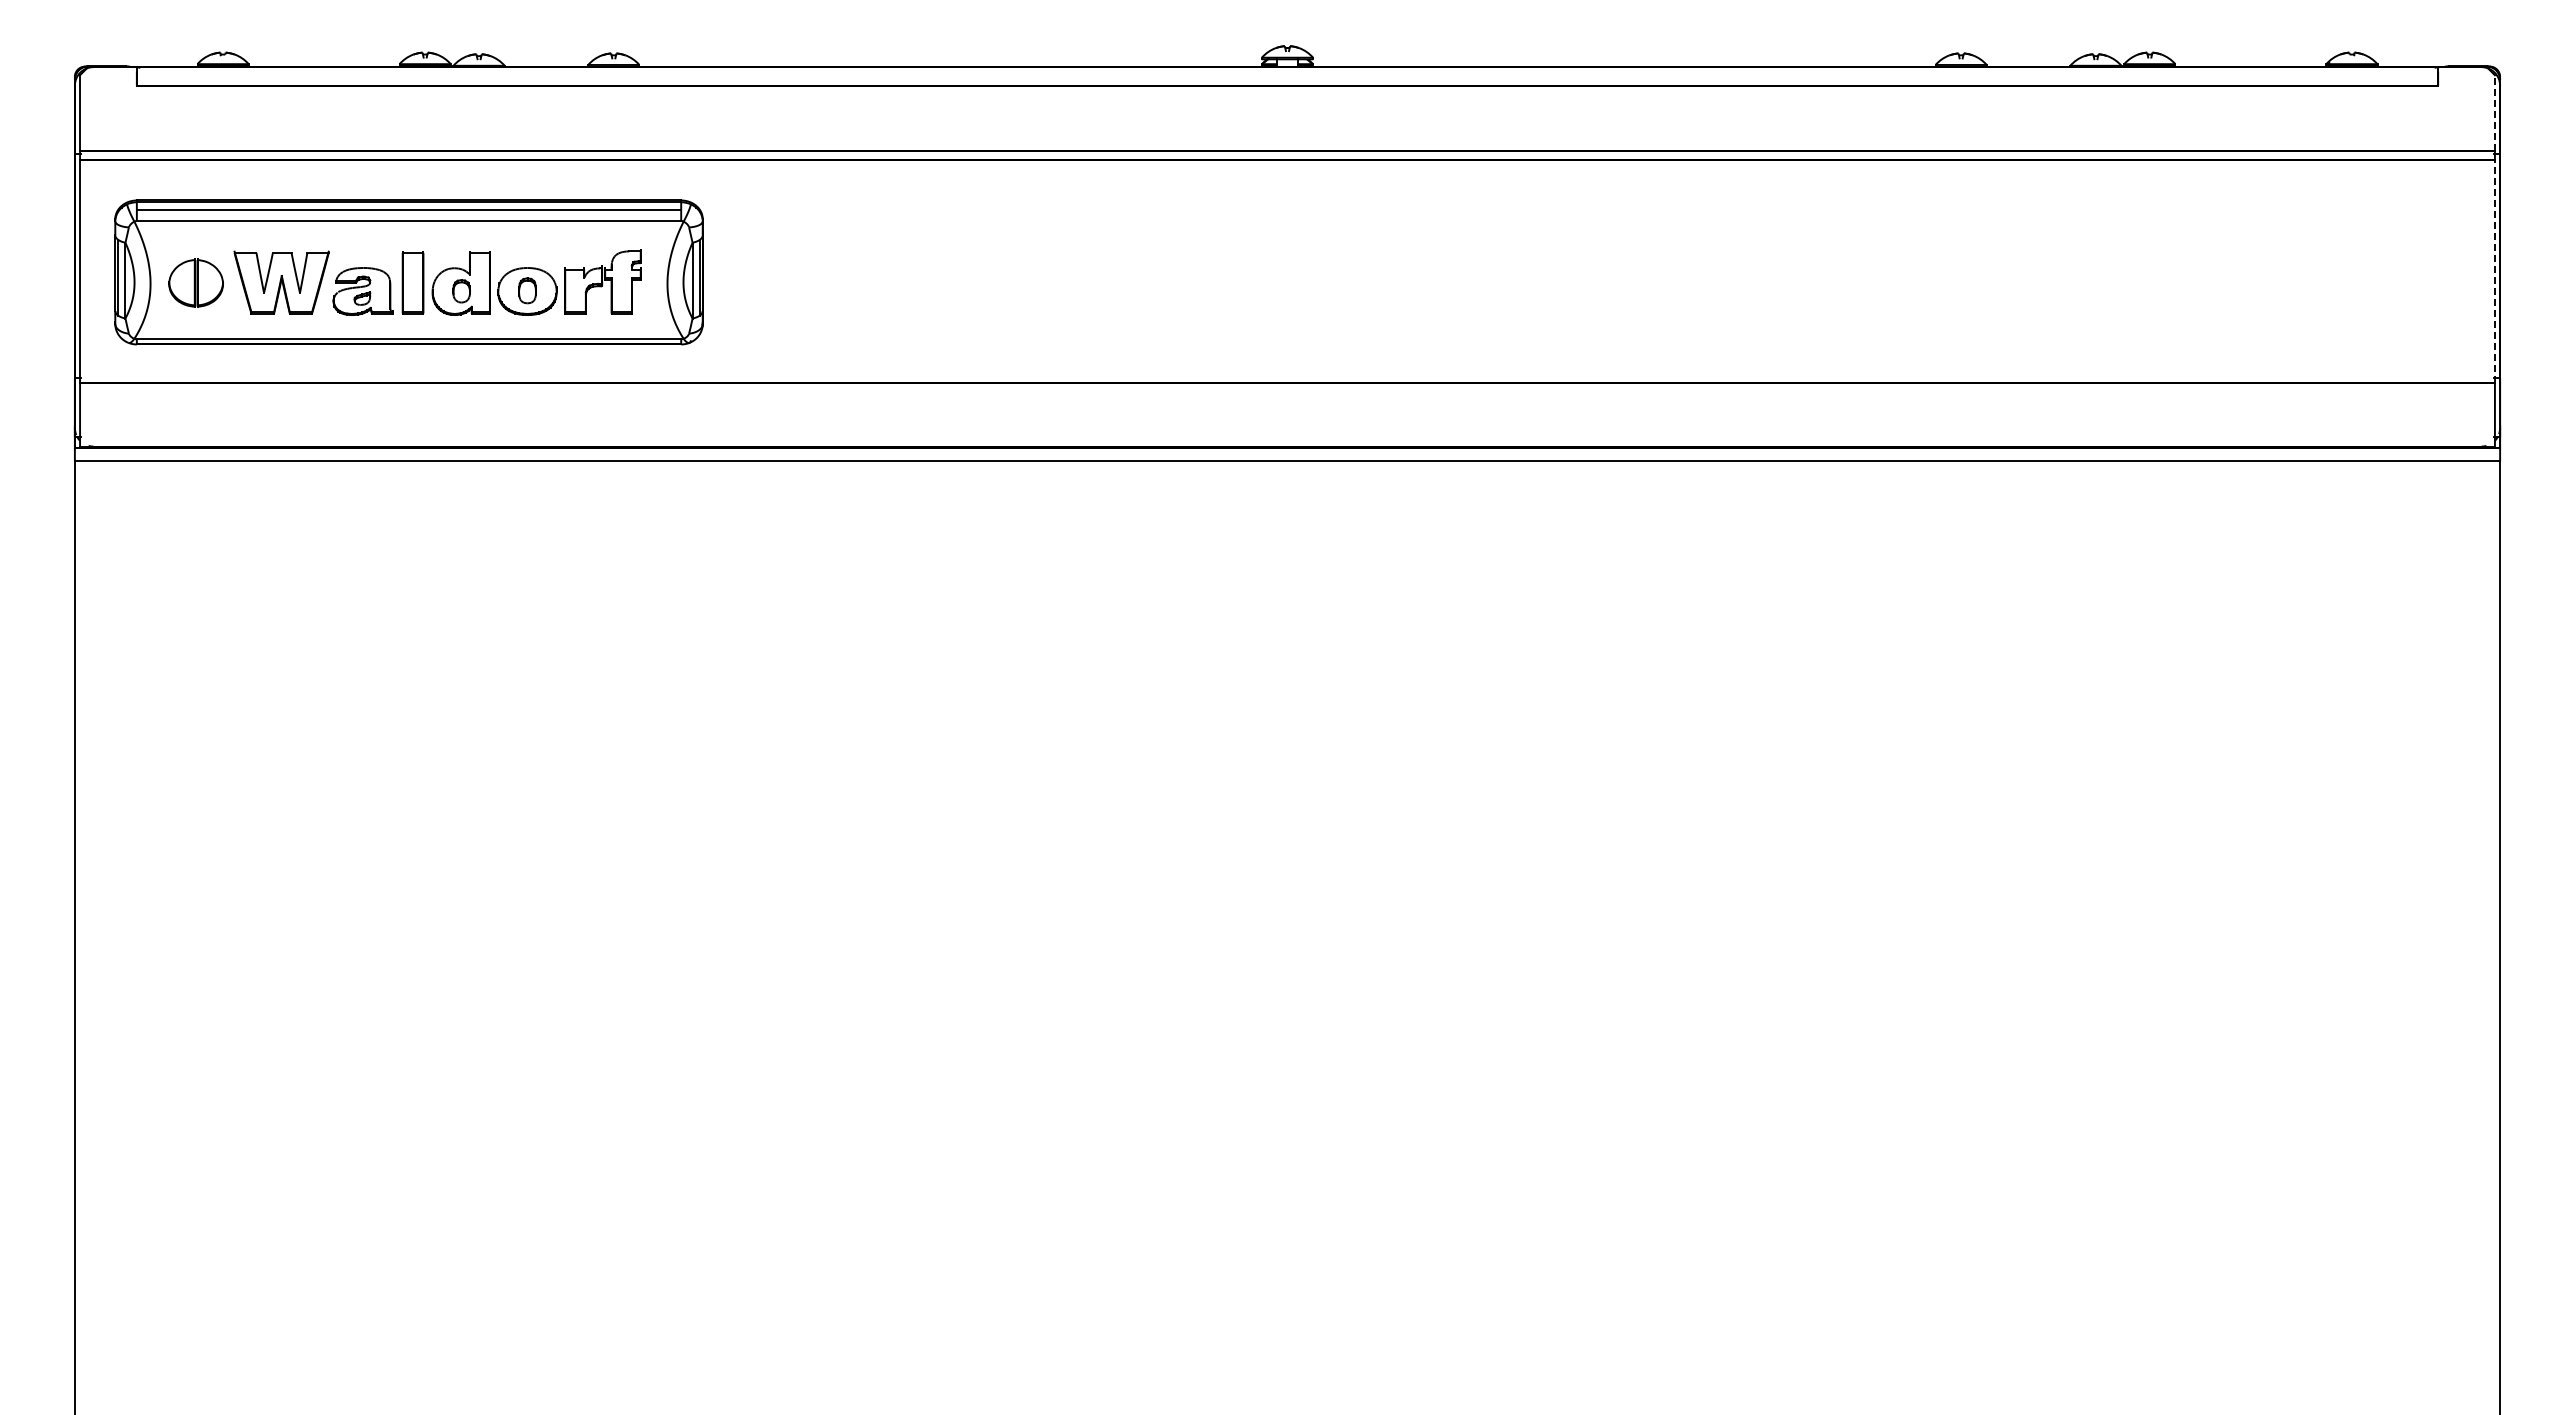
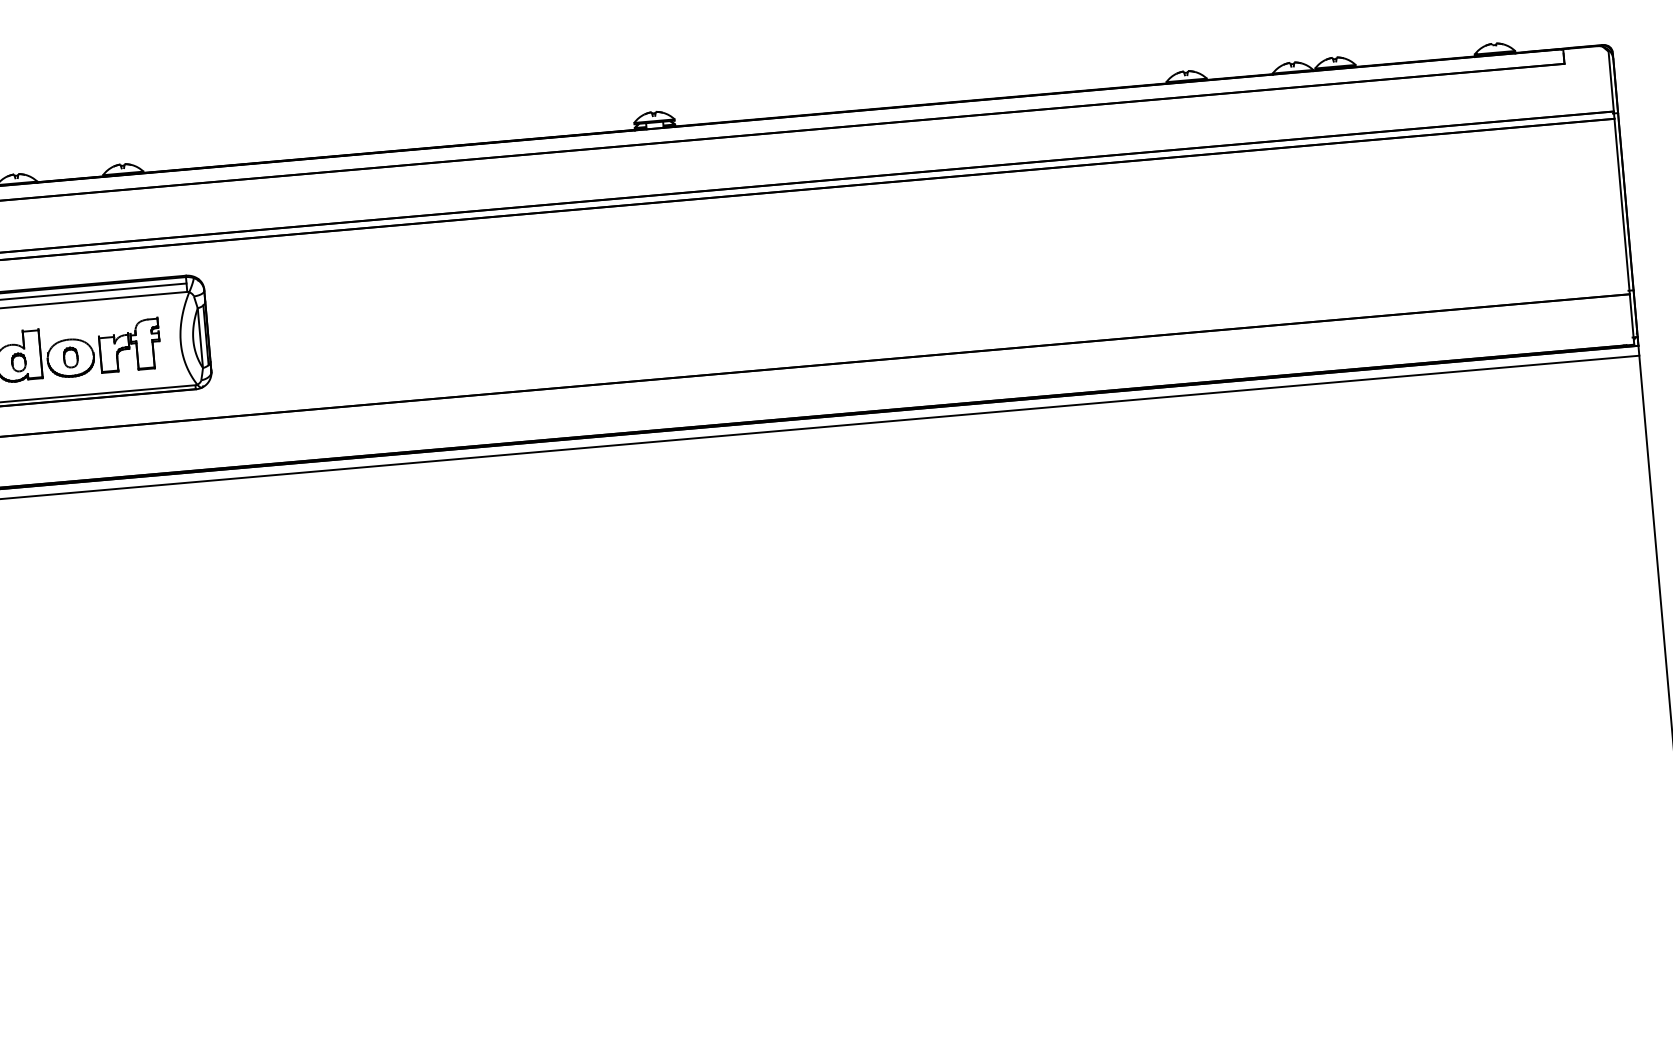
line: (2494, 113) -> (1610, 81), dashed -> solid
line: (2494, 271) -> (1621, 206), dashed -> solid

